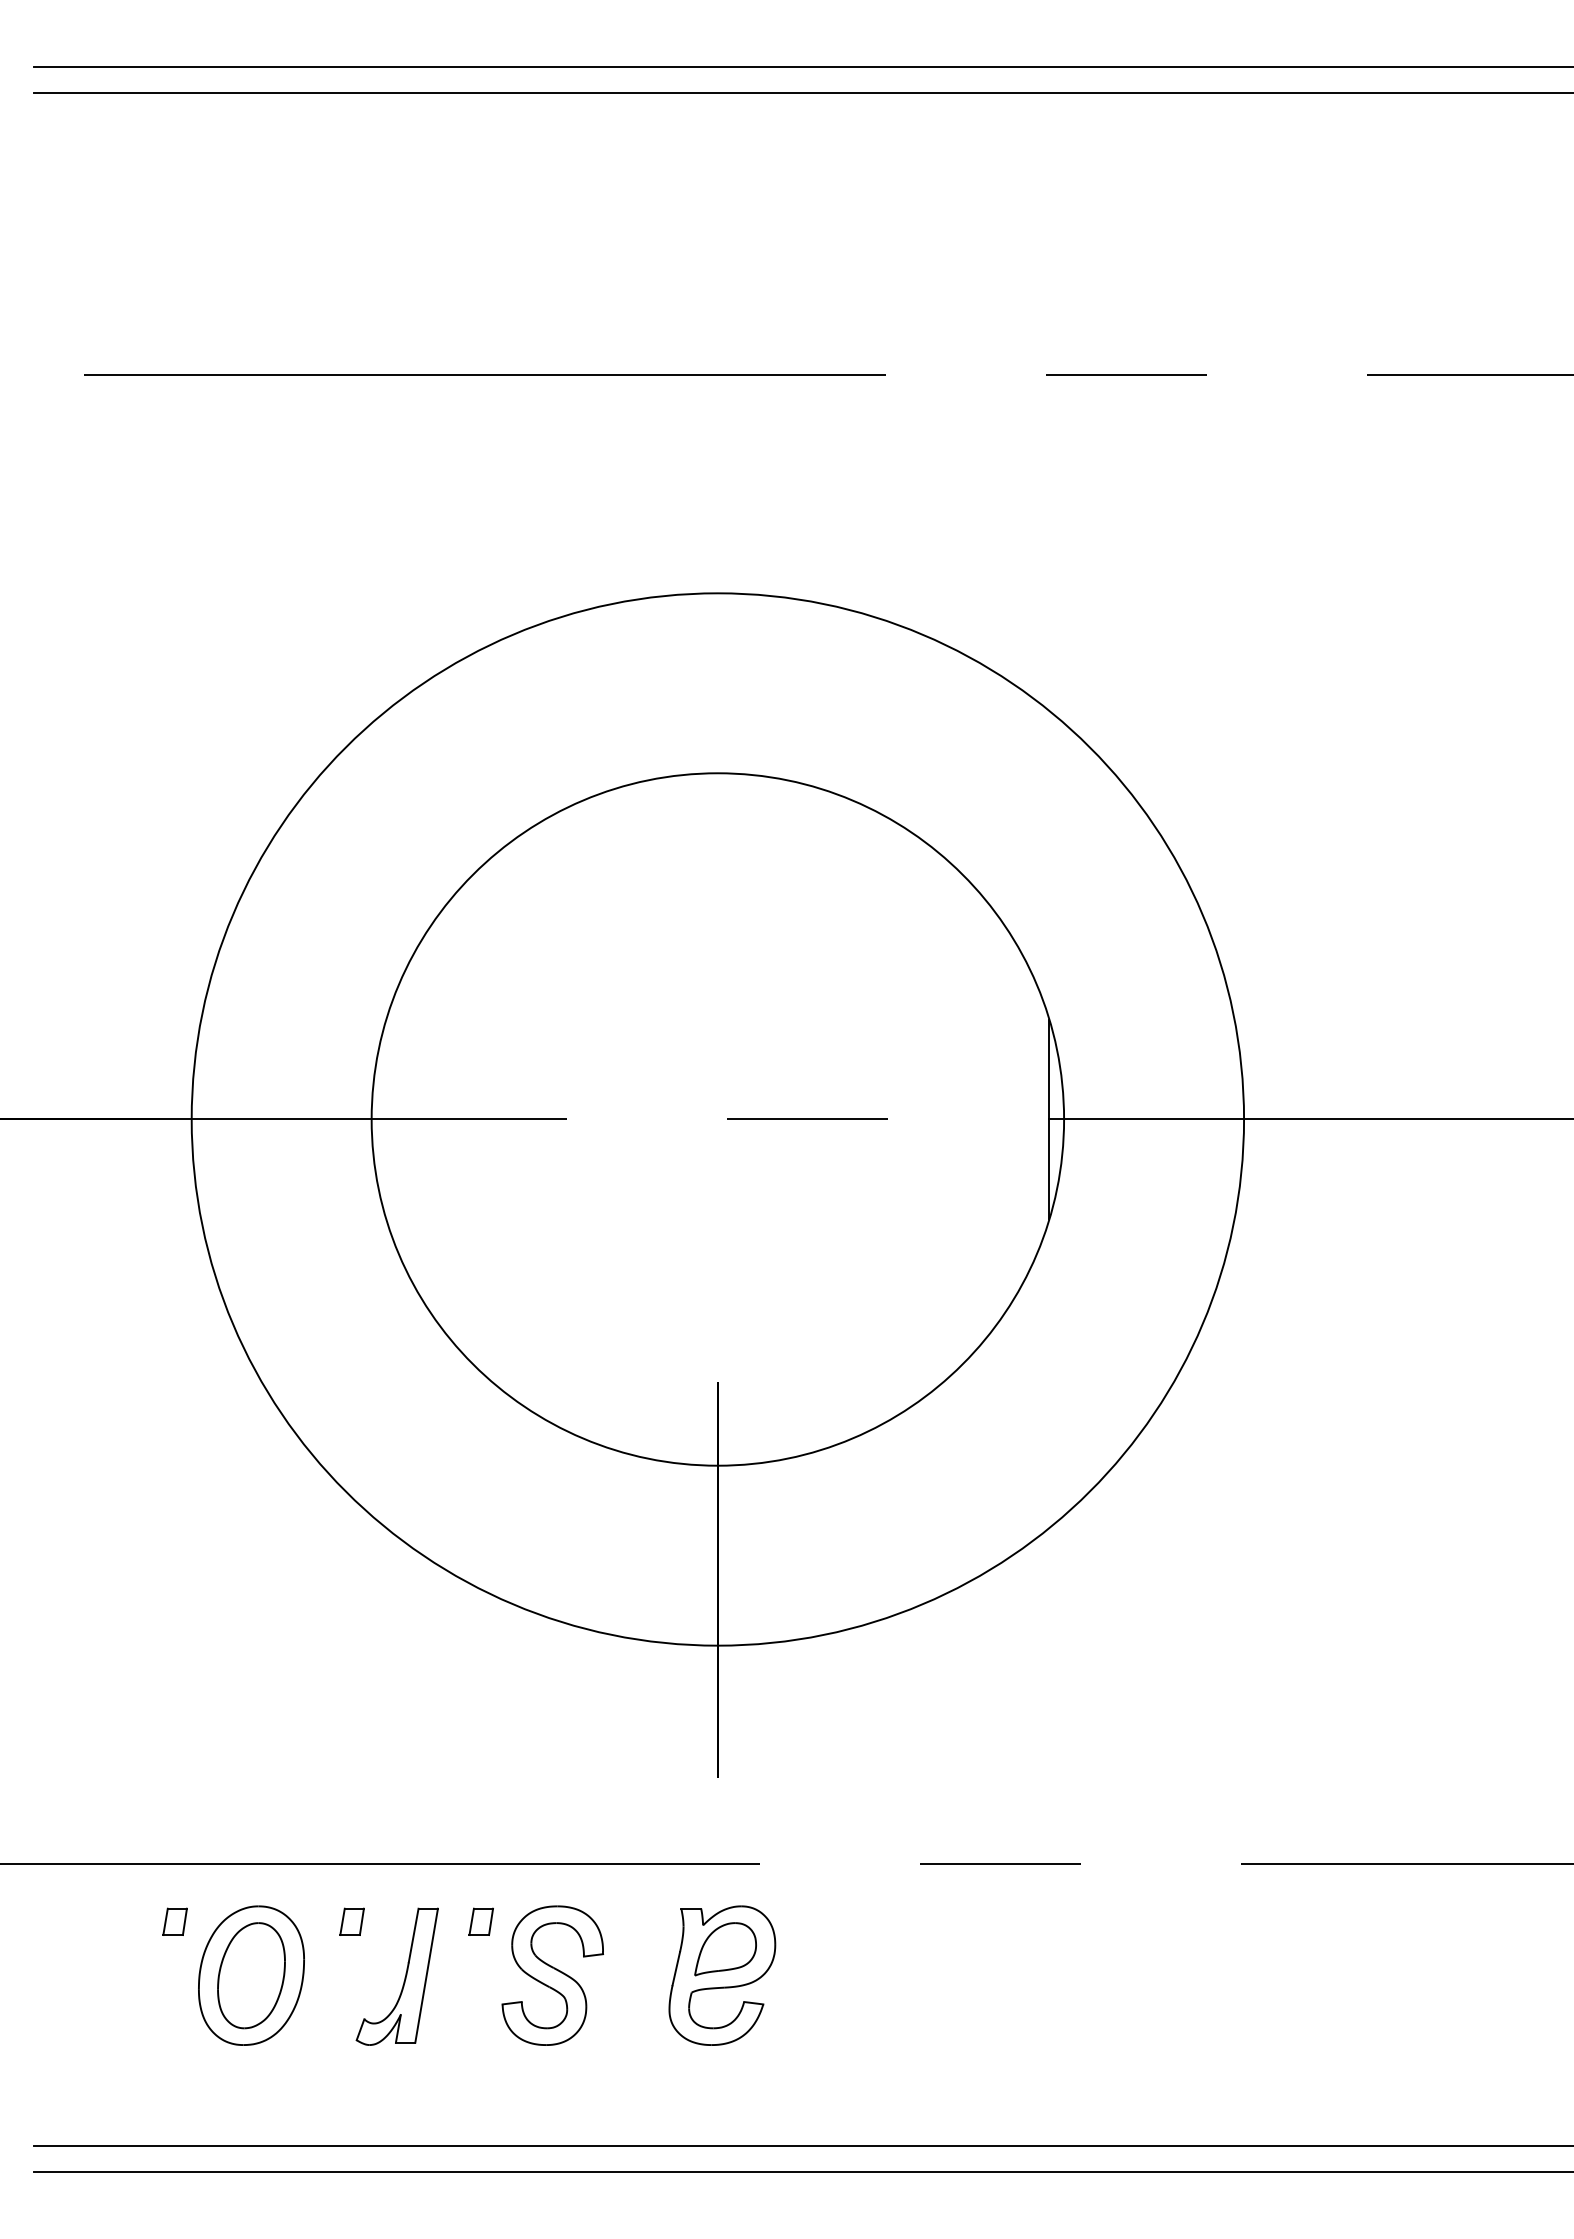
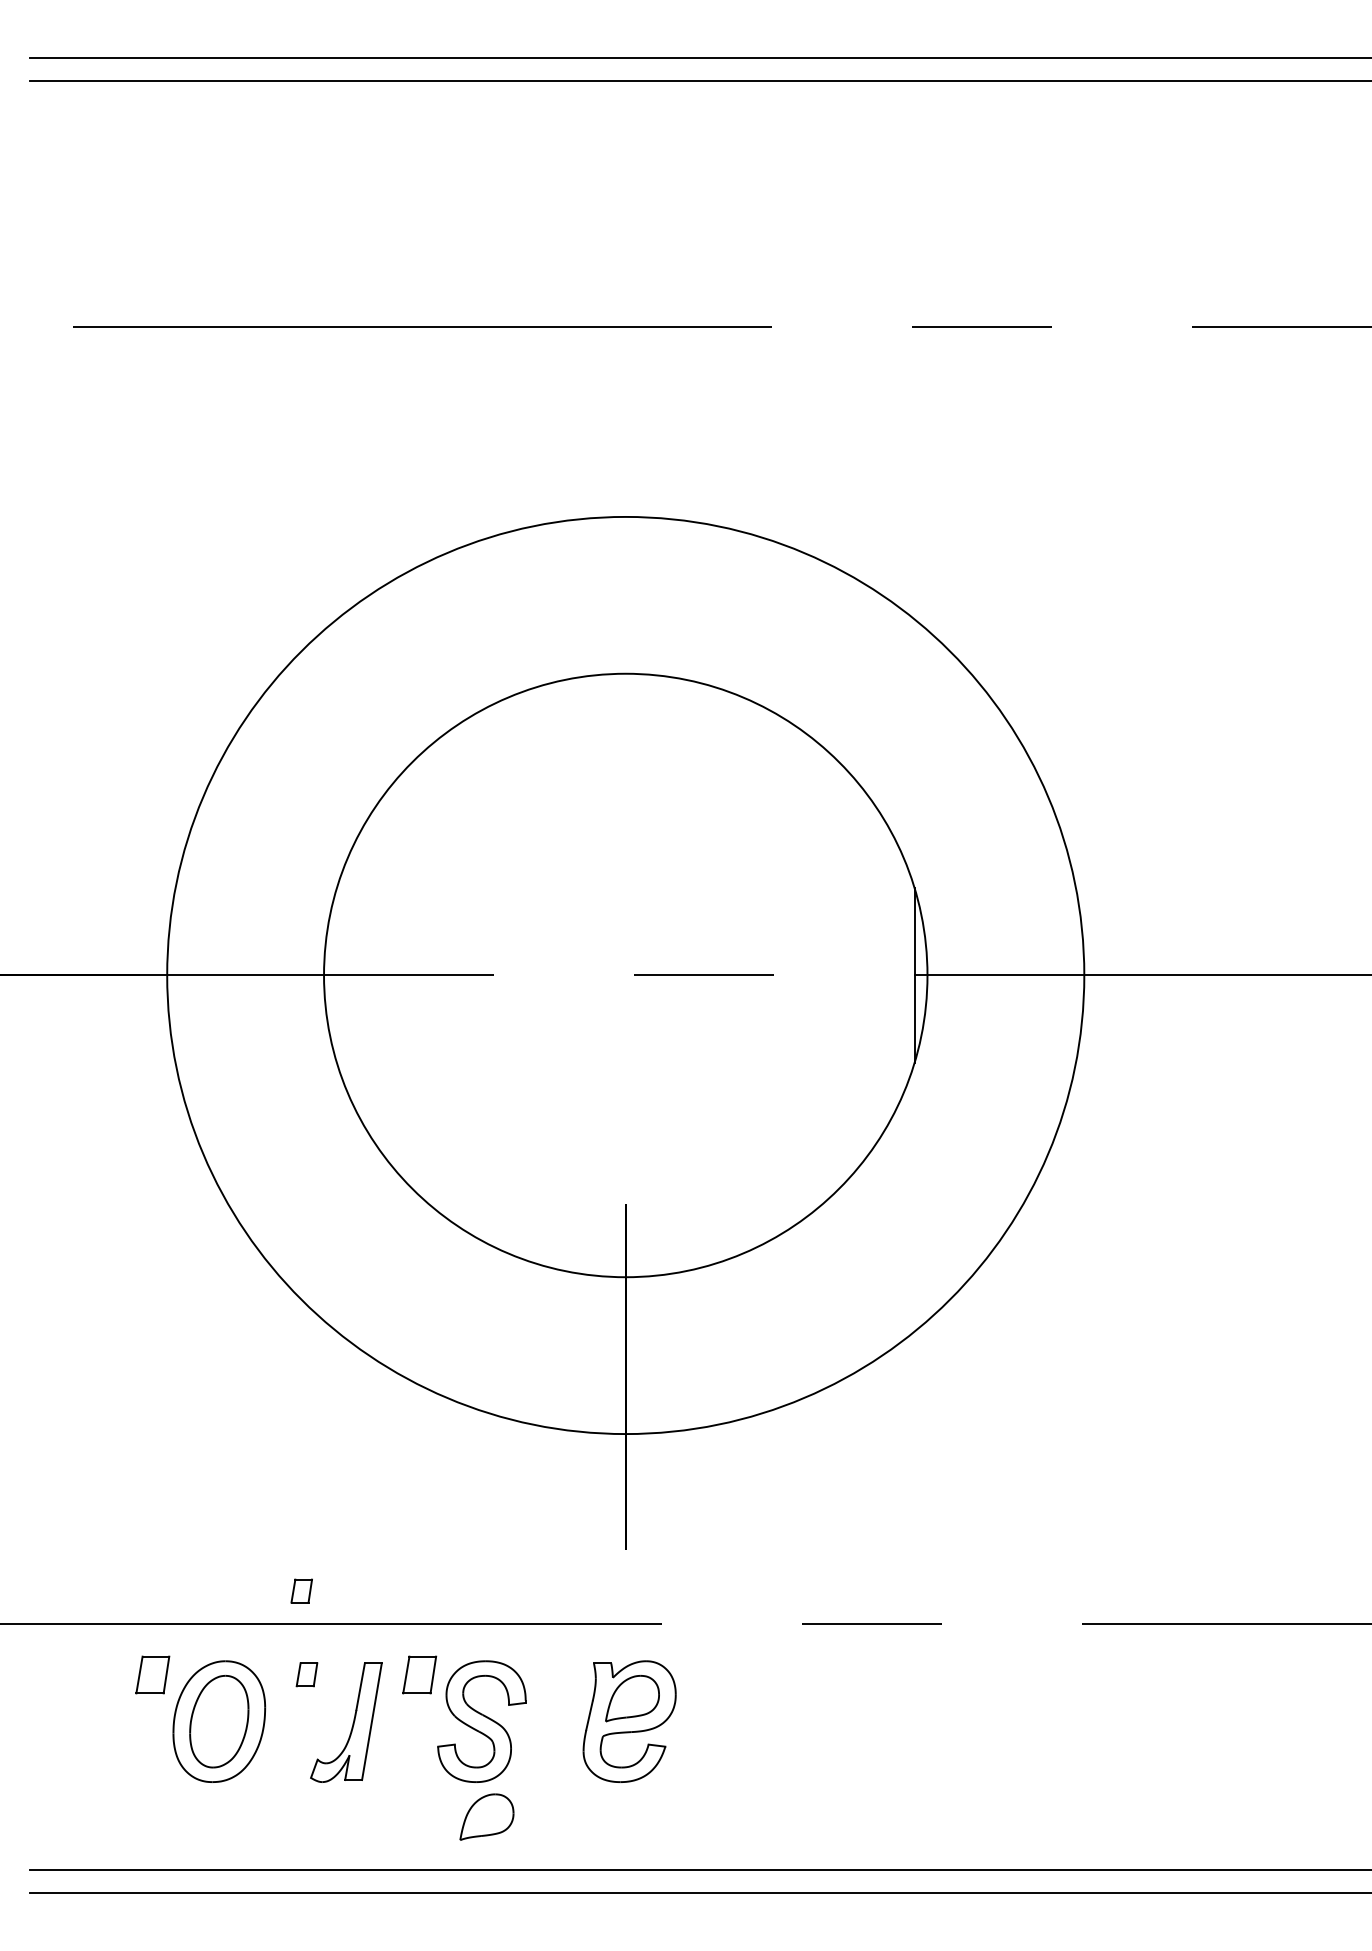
part: (345, 1825) -> (301, 1590), added
part: (174, 1921) -> (152, 1674), size x1.6
part: (480, 1921) -> (418, 1674), size x1.6
part: (558, 2085) -> (486, 1817), added

